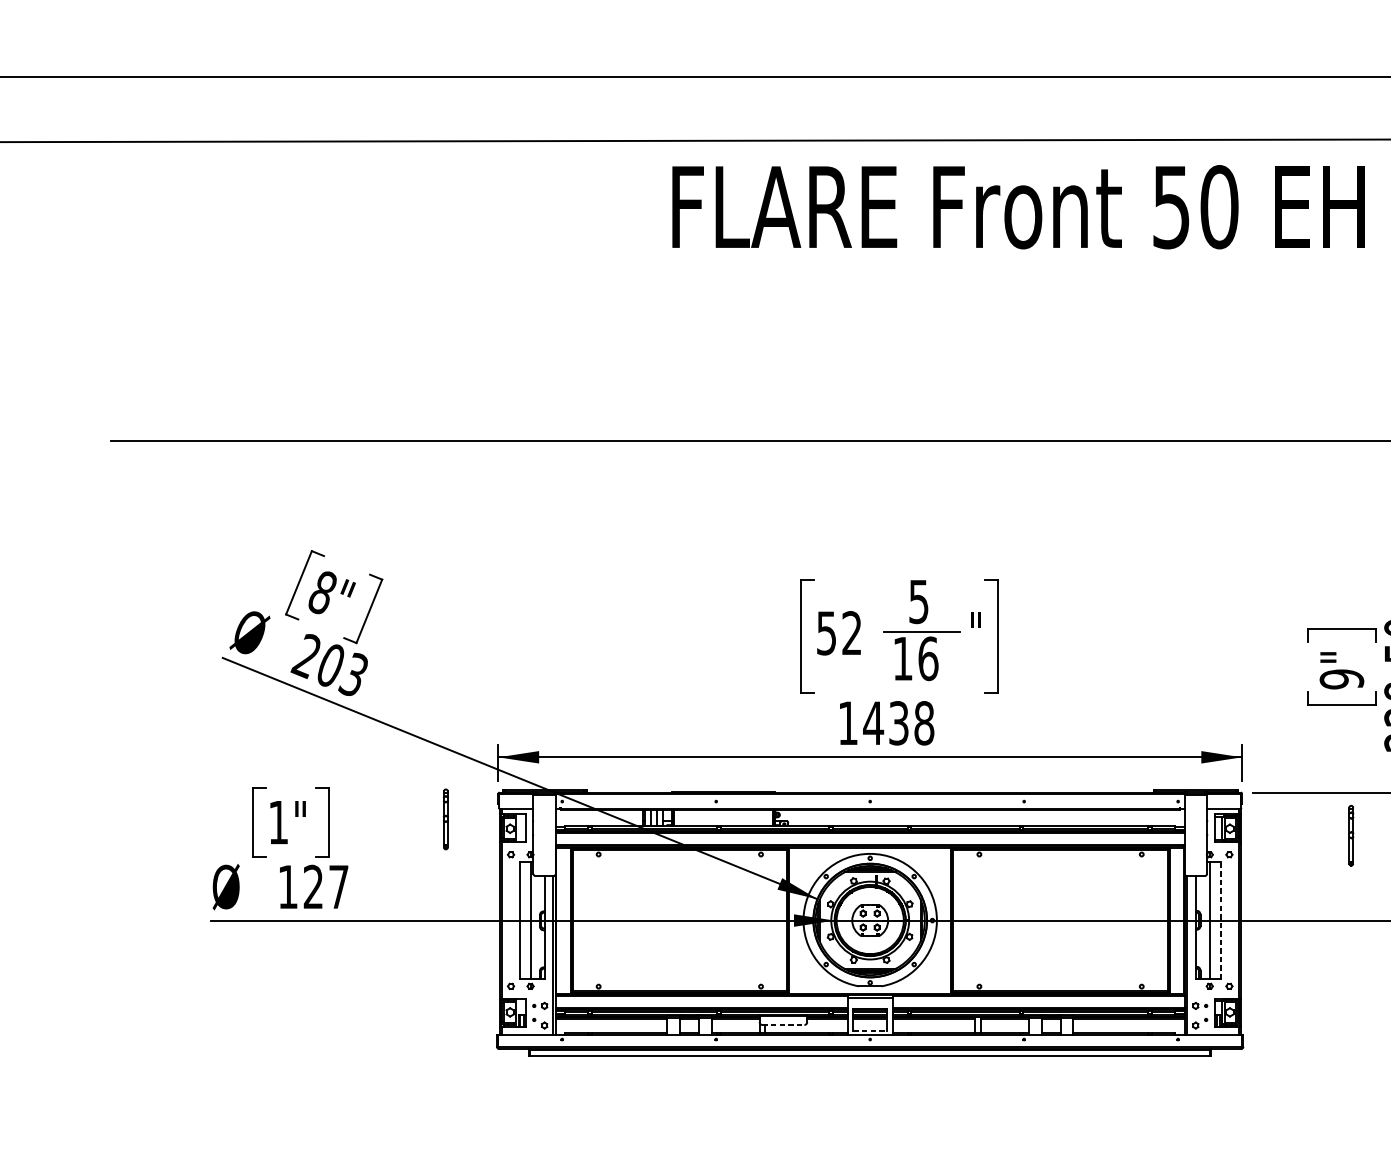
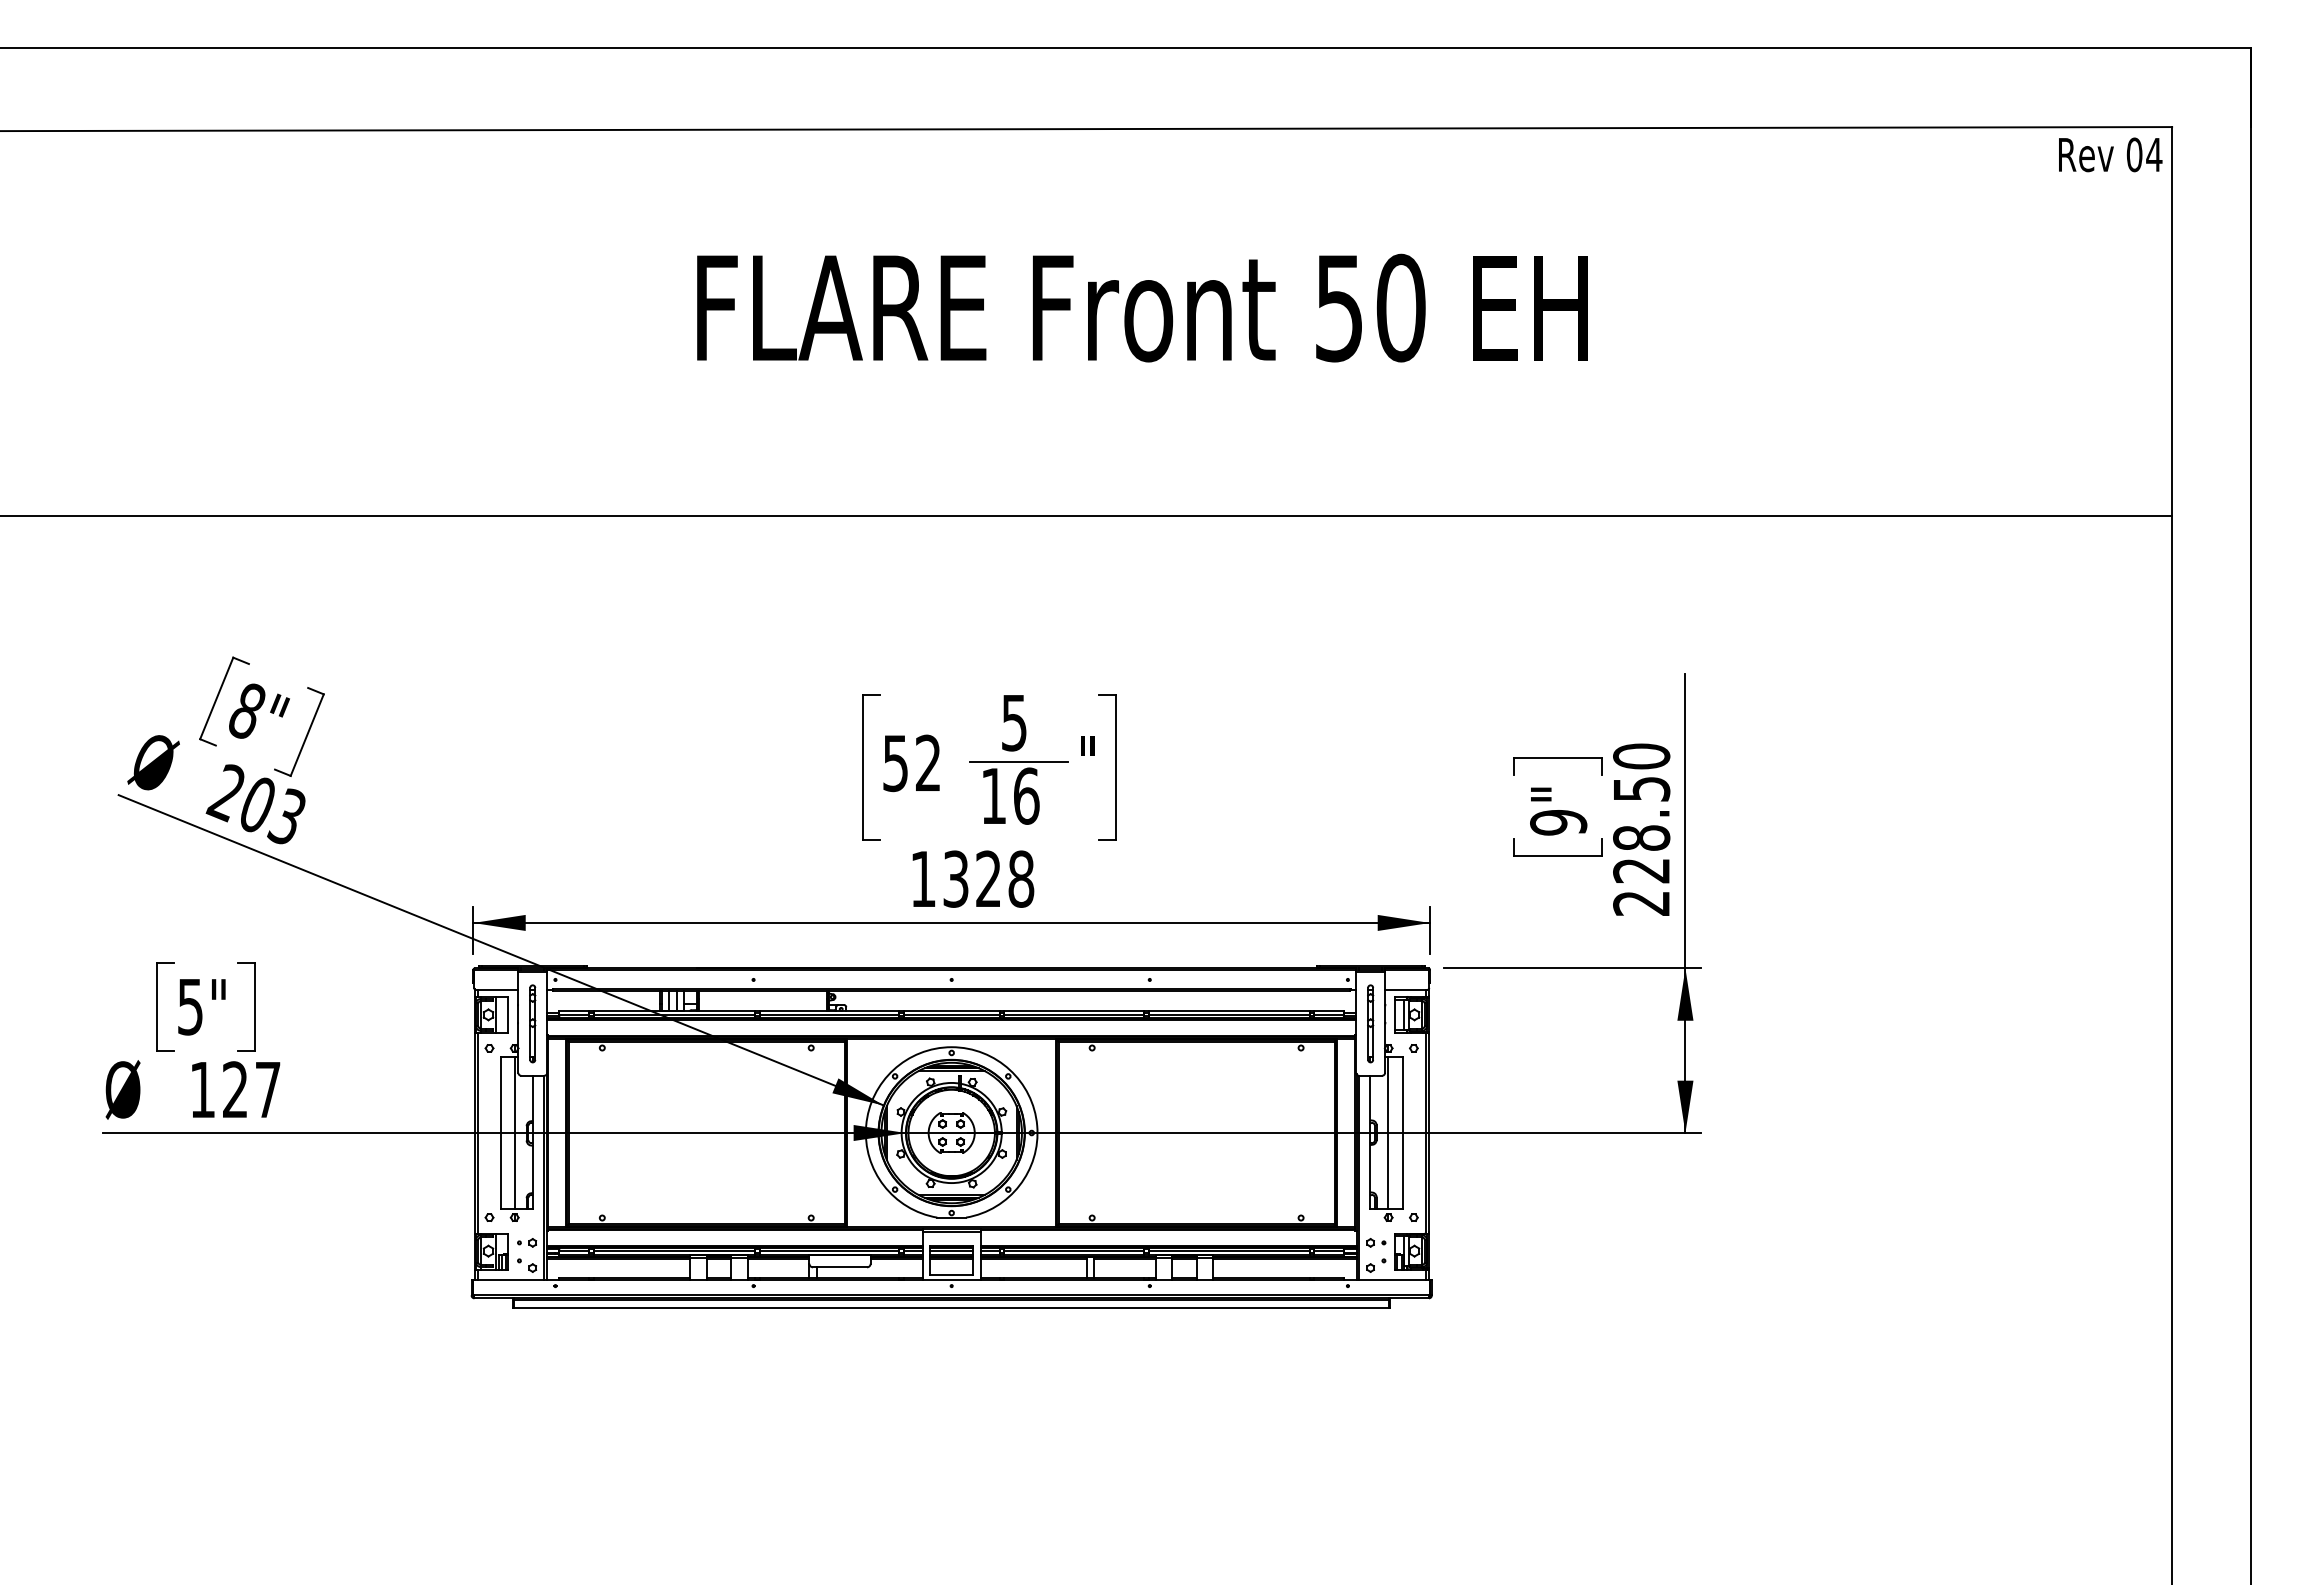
text: (1018, 206) -> (1142, 307), moved
text: (885, 722) -> (971, 878), 1438 -> 1328
part: (445, 819) -> (532, 1023), moved
text: (278, 823) -> (190, 1007), 1" -> 5"
part: (1351, 835) -> (1370, 1023), moved
line: (1220, 920) -> (1402, 1133), dashed -> solid
line: (783, 1025) -> (840, 1267), dashed -> solid
line: (870, 1031) -> (951, 1275), dashed -> solid

